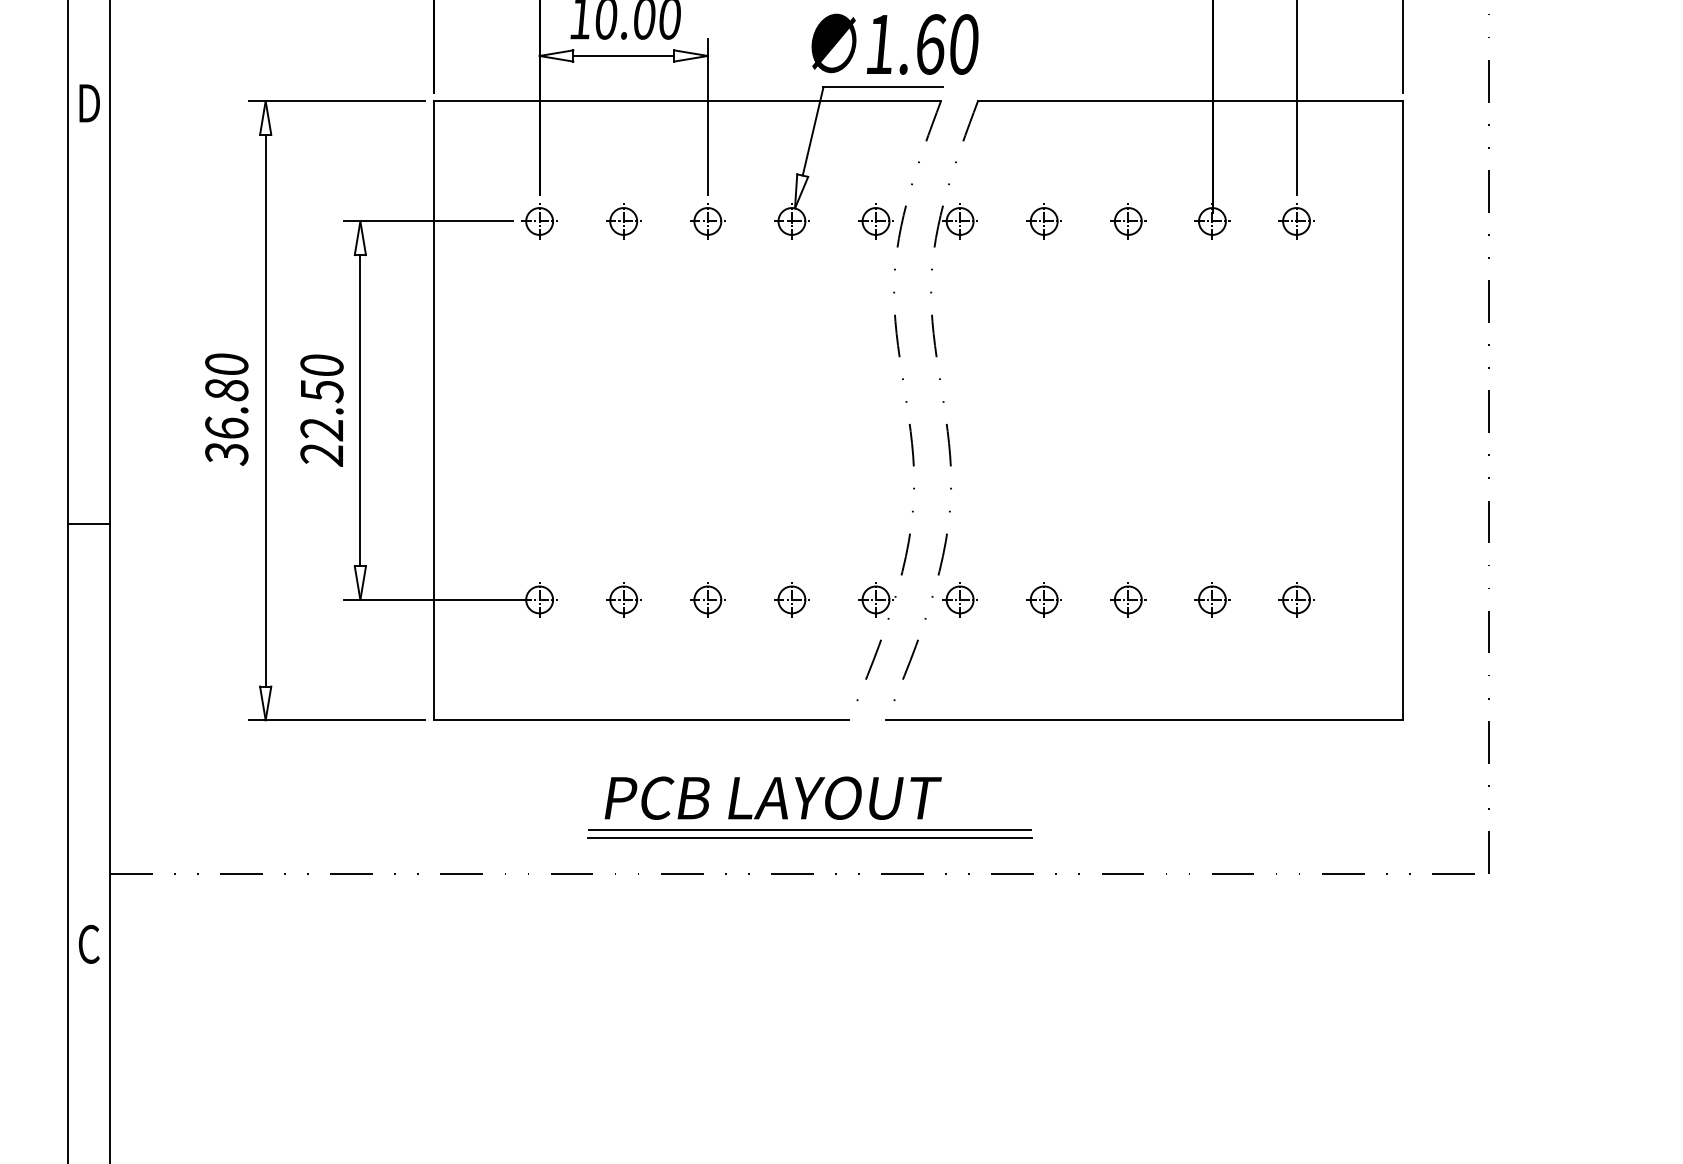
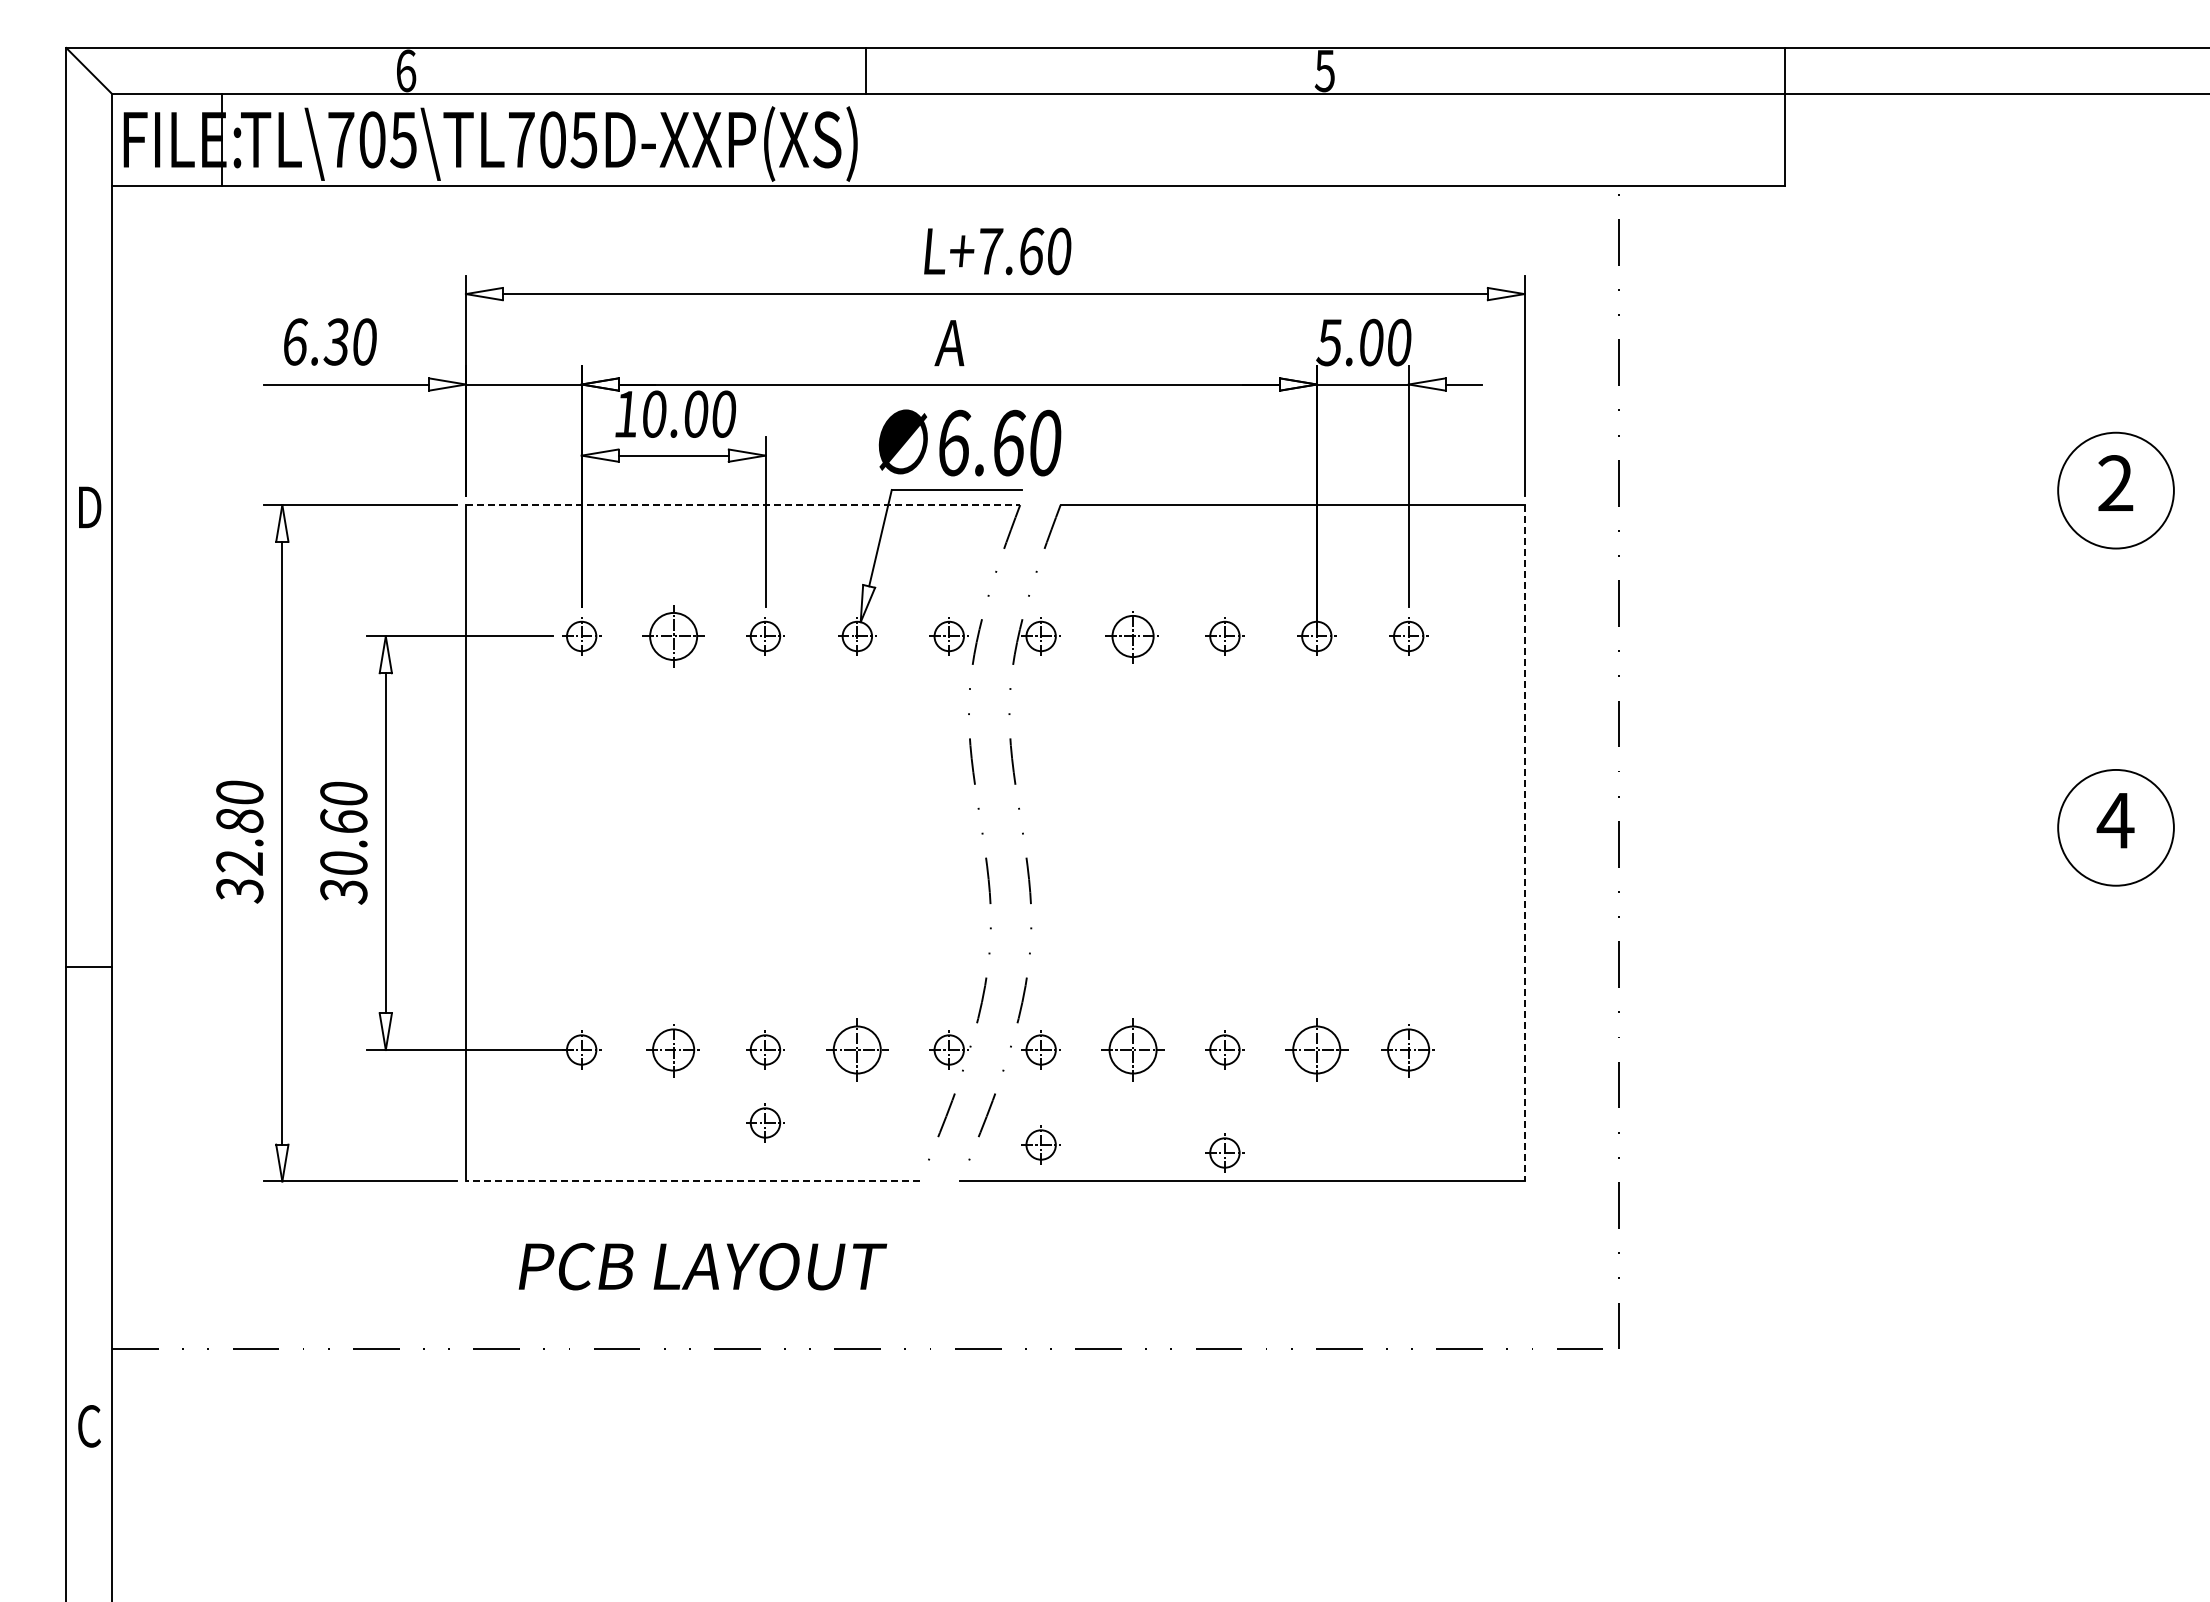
text: (881, 43) -> (955, 442), 1.60 -> 6.60
line: (687, 101) -> (743, 505), solid -> dashed
part: (623, 221) -> (673, 636), size x1.6
part: (1043, 221) -> (1132, 636), size x1.4
line: (1402, 410) -> (1524, 843), solid -> dashed
text: (321, 422) -> (343, 856), 22.50 -> 30.60
text: (226, 428) -> (239, 862), 36.80 -> 32.80
part: (623, 599) -> (673, 1049), size x1.4
part: (792, 599) -> (857, 1049), size x1.6
part: (1043, 599) -> (1132, 1049), size x1.6
part: (1212, 599) -> (1316, 1049), size x1.6
part: (1296, 599) -> (1408, 1049), size x1.4
part: (707, 666) -> (765, 1122), added
part: (959, 686) -> (1040, 1144), added
part: (1127, 693) -> (1224, 1152), added
line: (641, 720) -> (692, 1181), solid -> dashed
text: (772, 798) -> (702, 1266), moved
line: (809, 830) -> (876, 1301), removed
line: (809, 838) -> (876, 1310), removed

